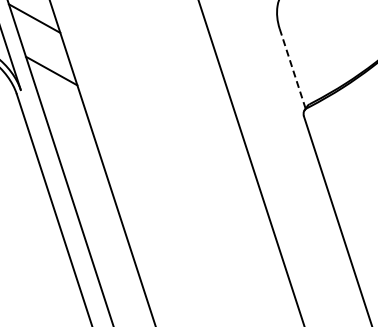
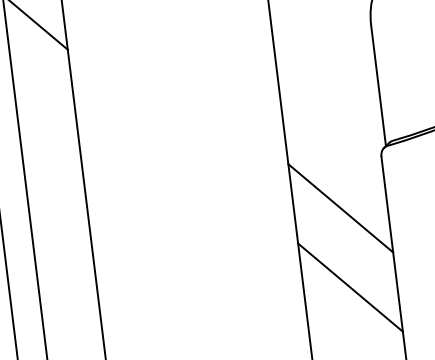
line: (292, 68) -> (378, 85), dashed -> solid
line: (282, 156) -> (339, 207), added
line: (299, 209) -> (349, 287), added

